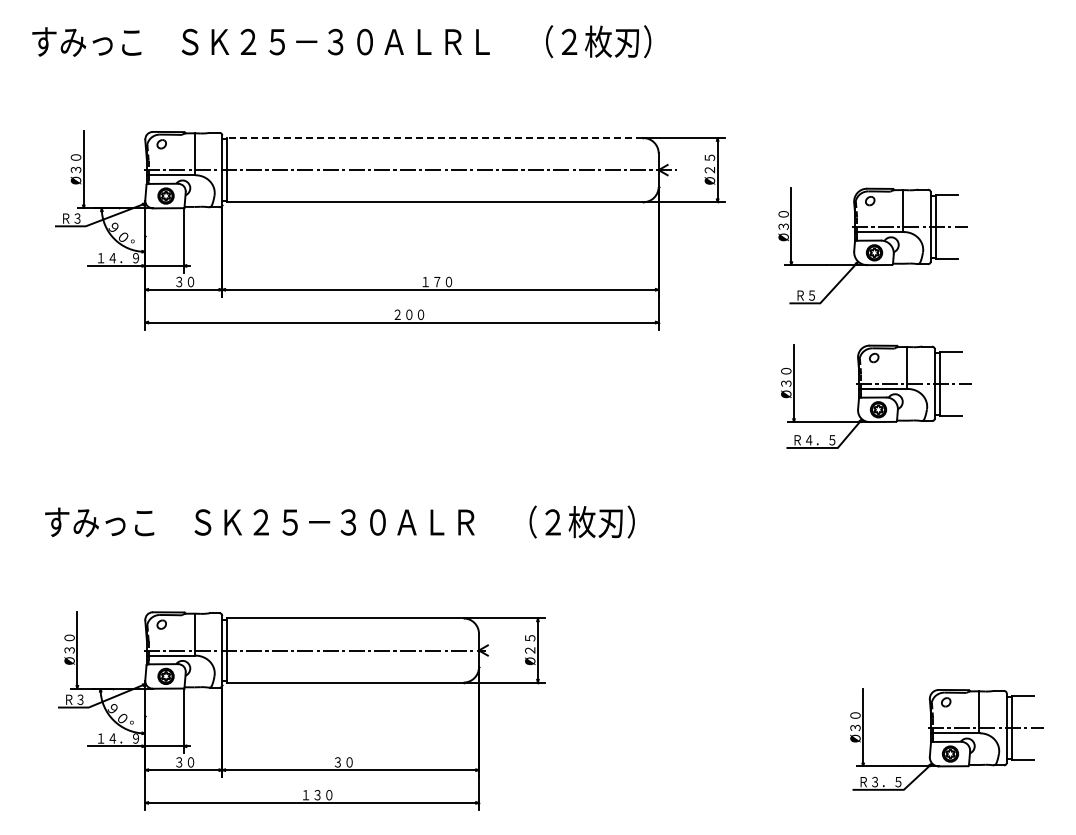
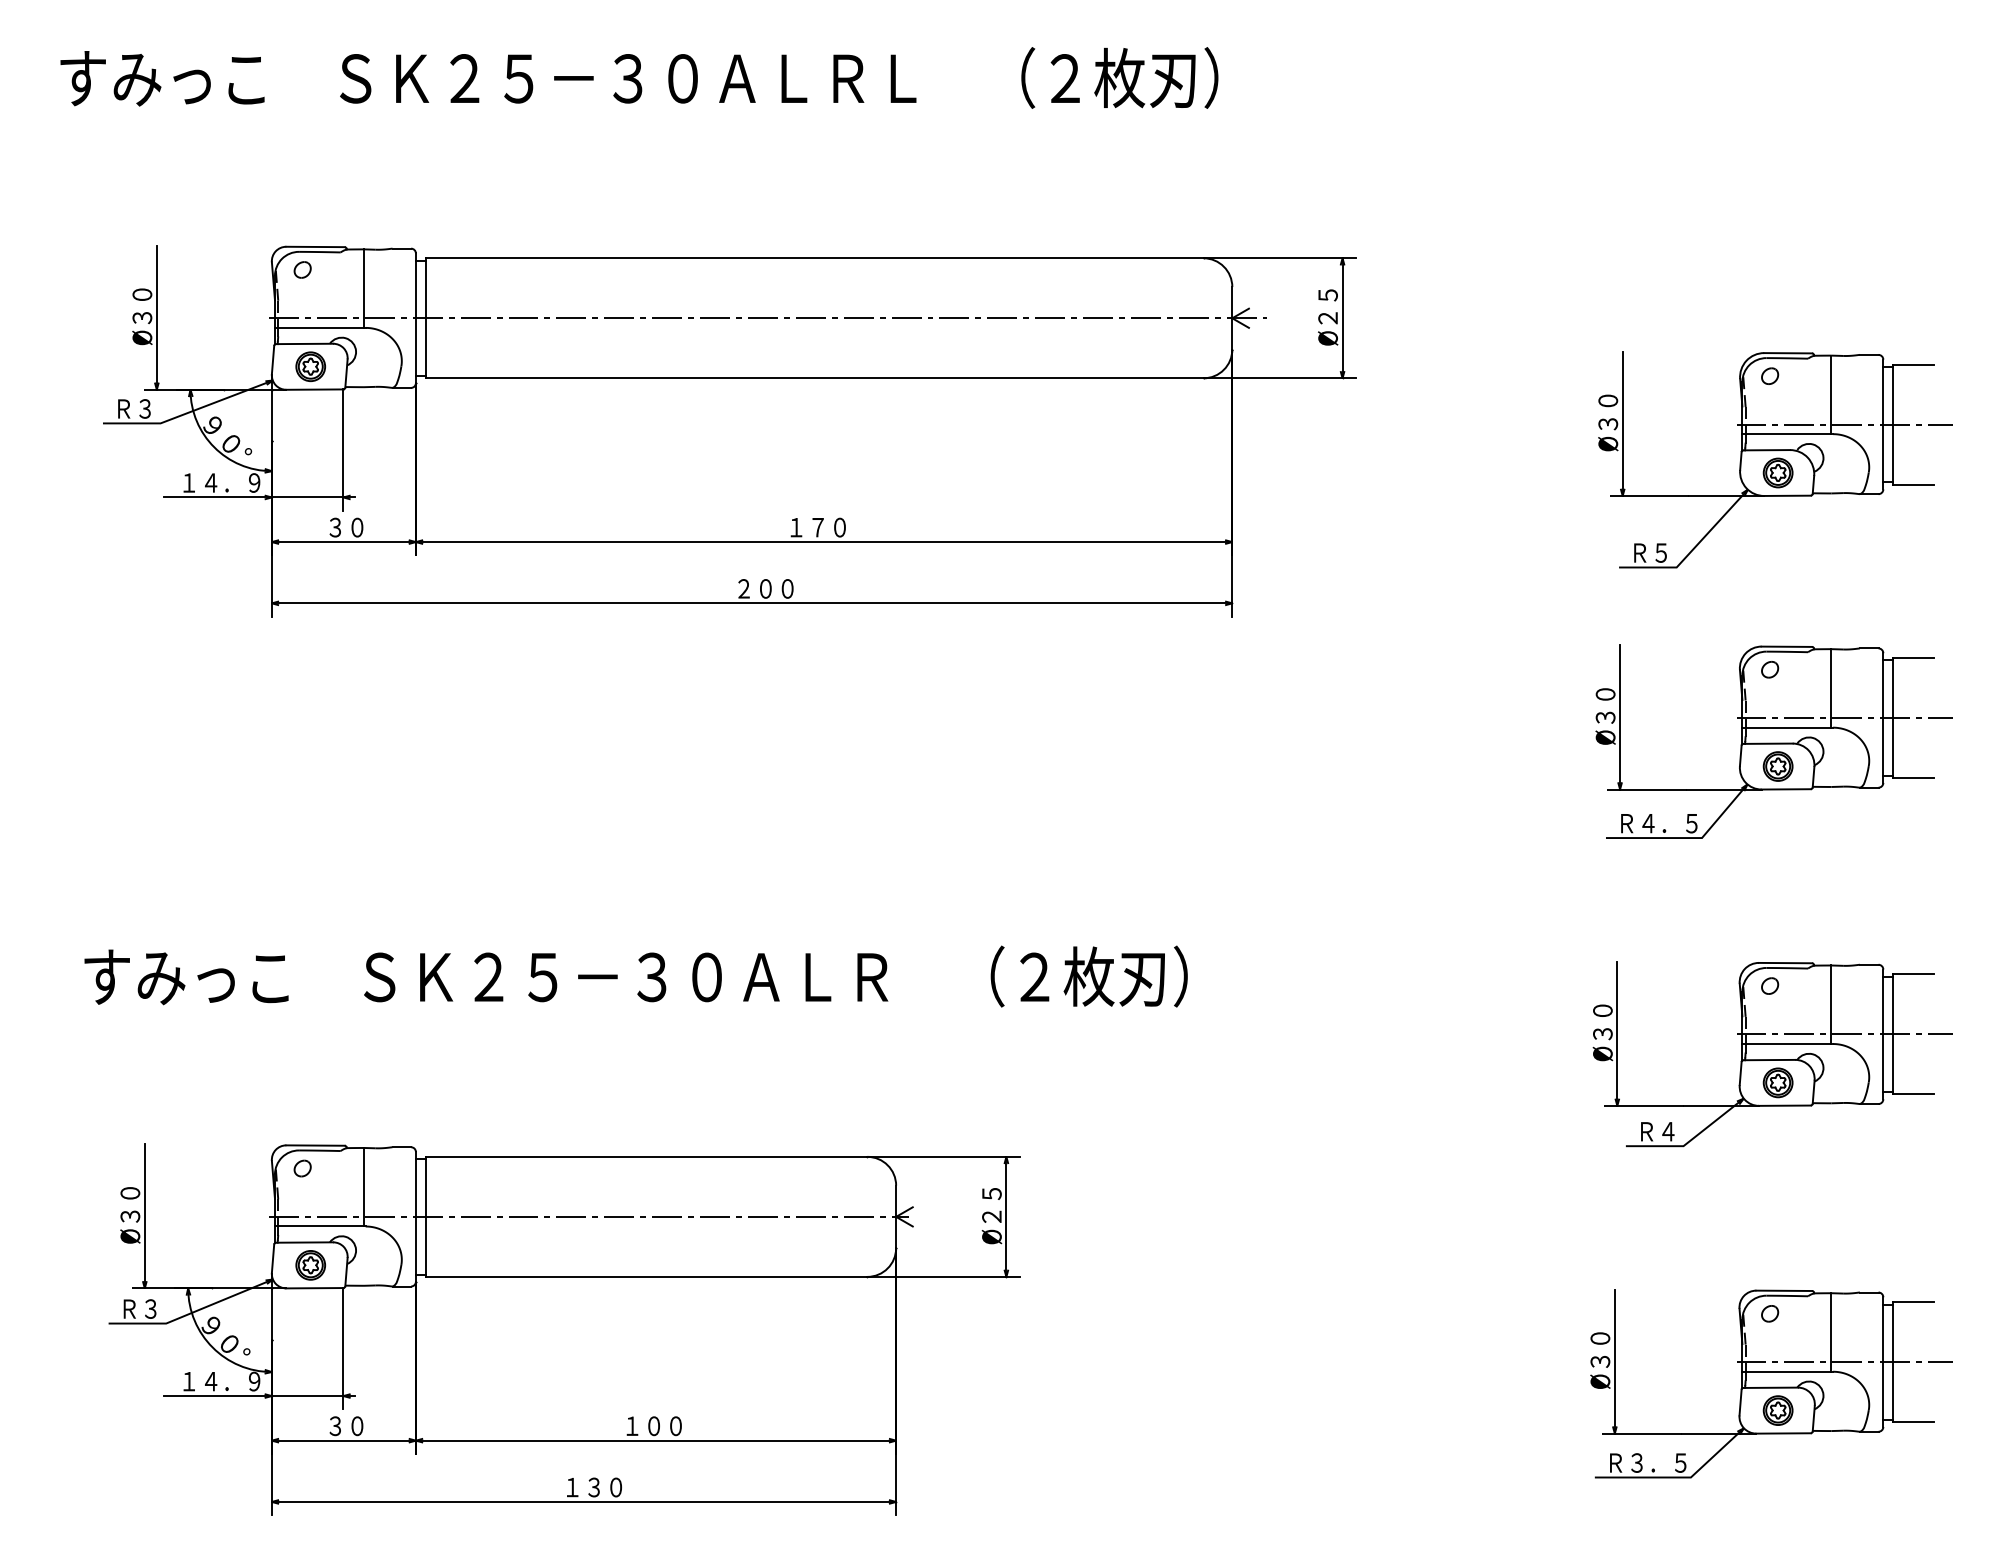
line: (435, 138) -> (814, 259), dashed -> solid
part: (872, 245) -> (1774, 459), moved
part: (876, 396) -> (1774, 741), moved
part: (947, 563) -> (1772, 1054), added
text: (349, 762) -> (653, 1426), ３０ -> １００

